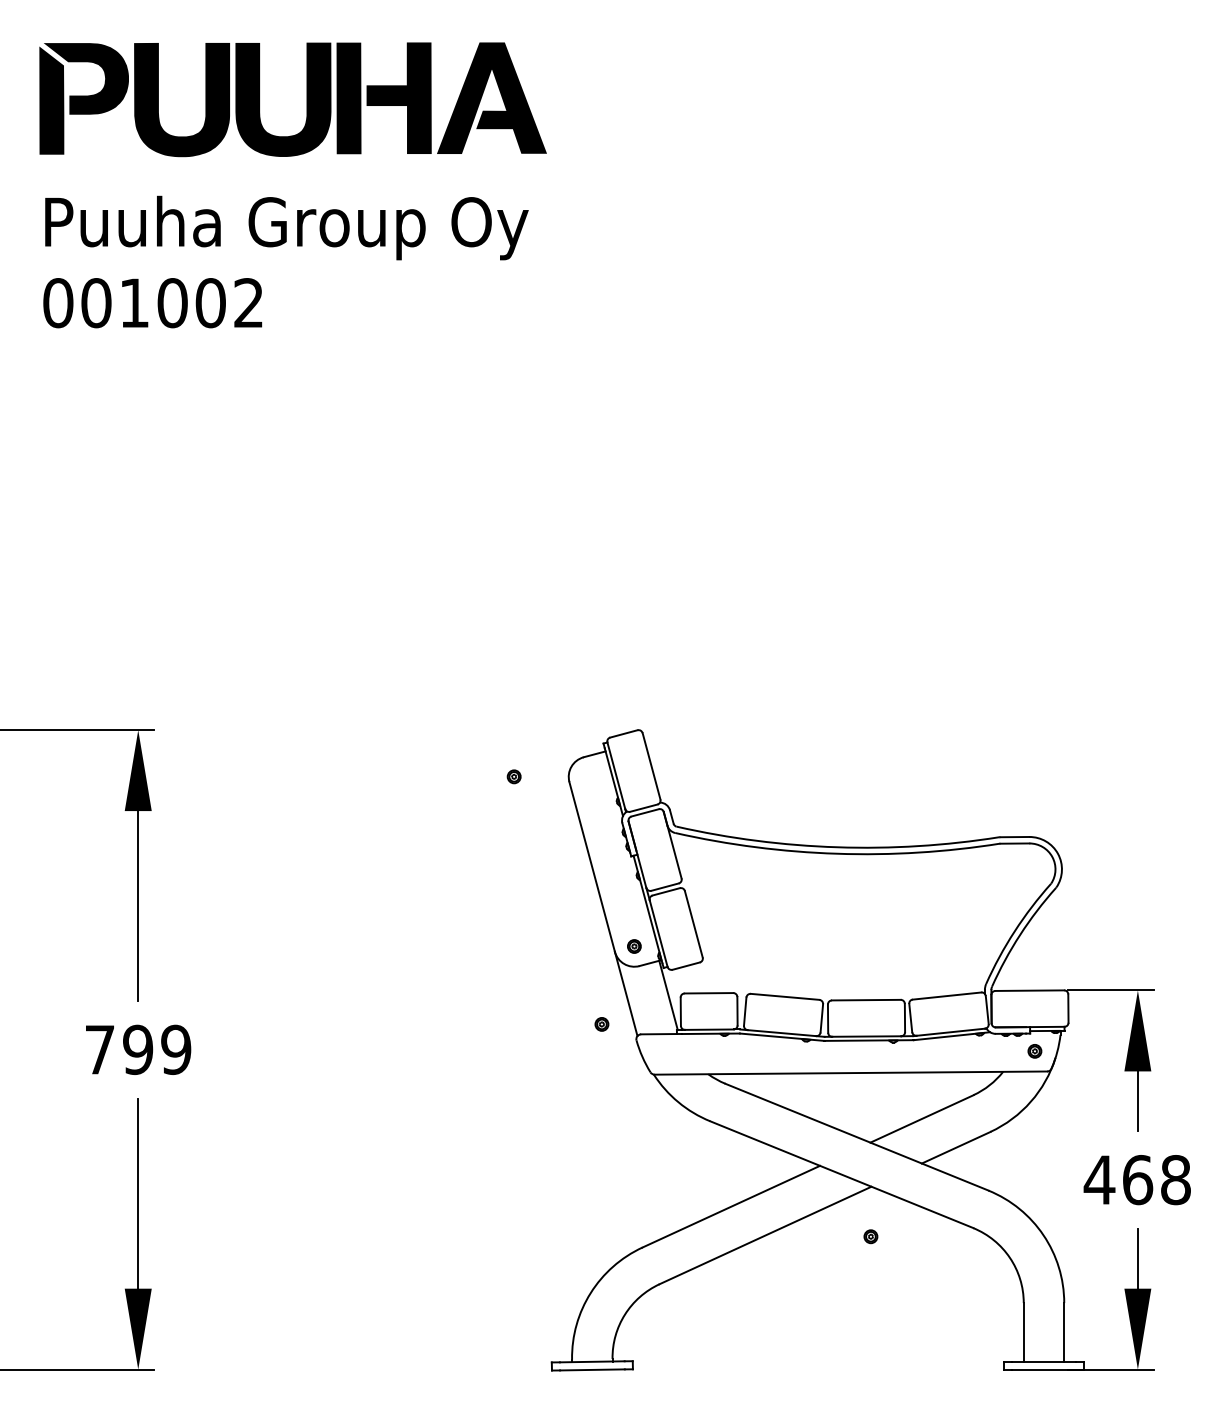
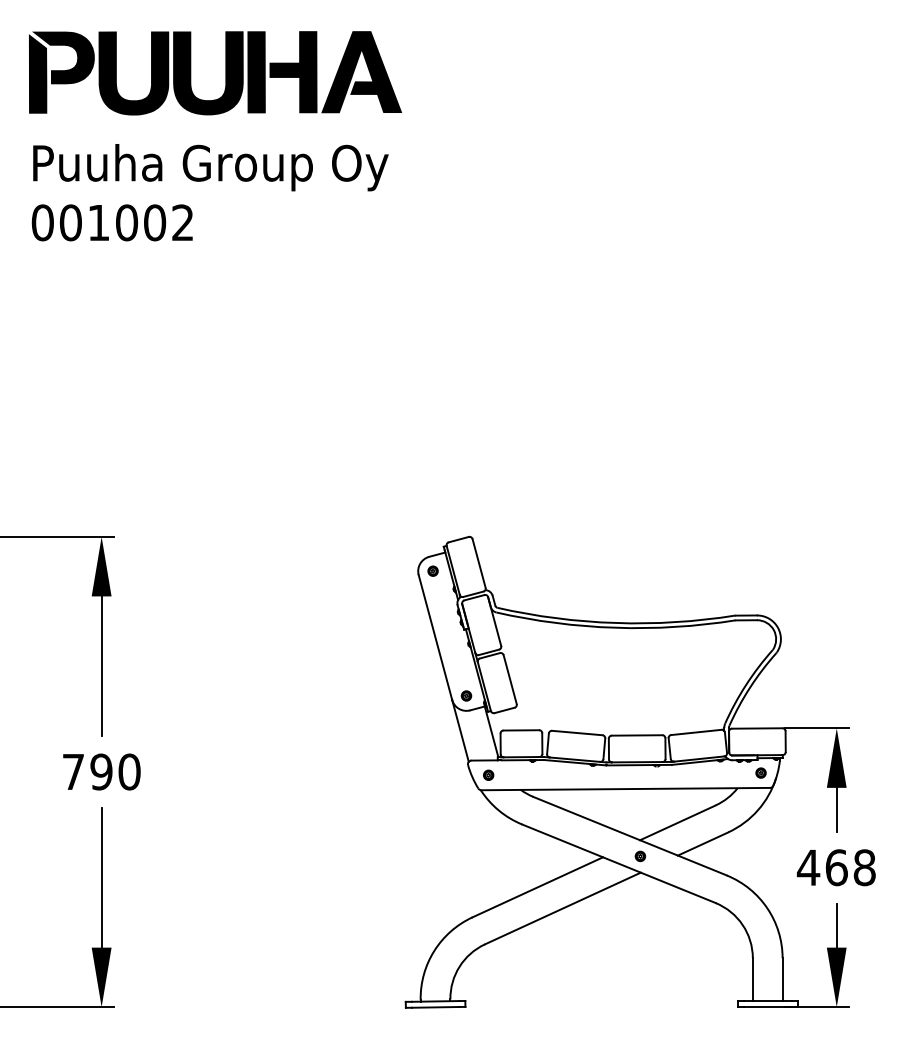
part: (513, 775) -> (432, 570), moved
part: (601, 1023) -> (488, 774), moved
text: (176, 1049) -> (129, 771), 799 -> 790
part: (871, 1236) -> (640, 856), moved

